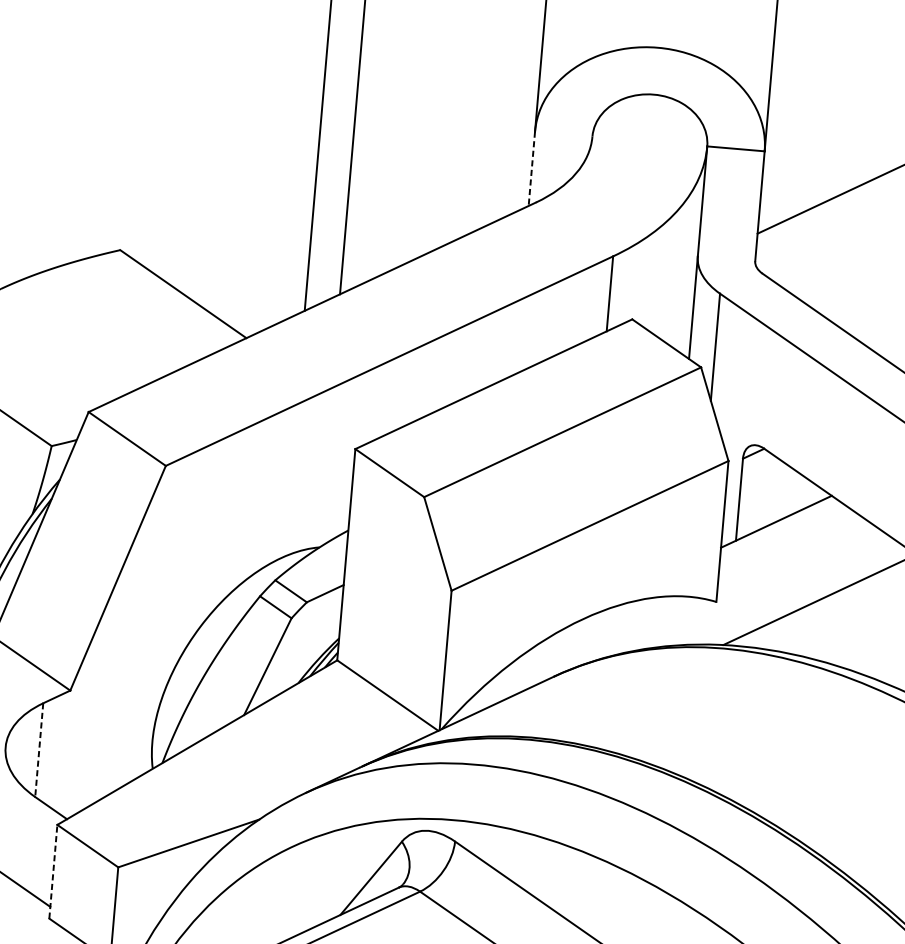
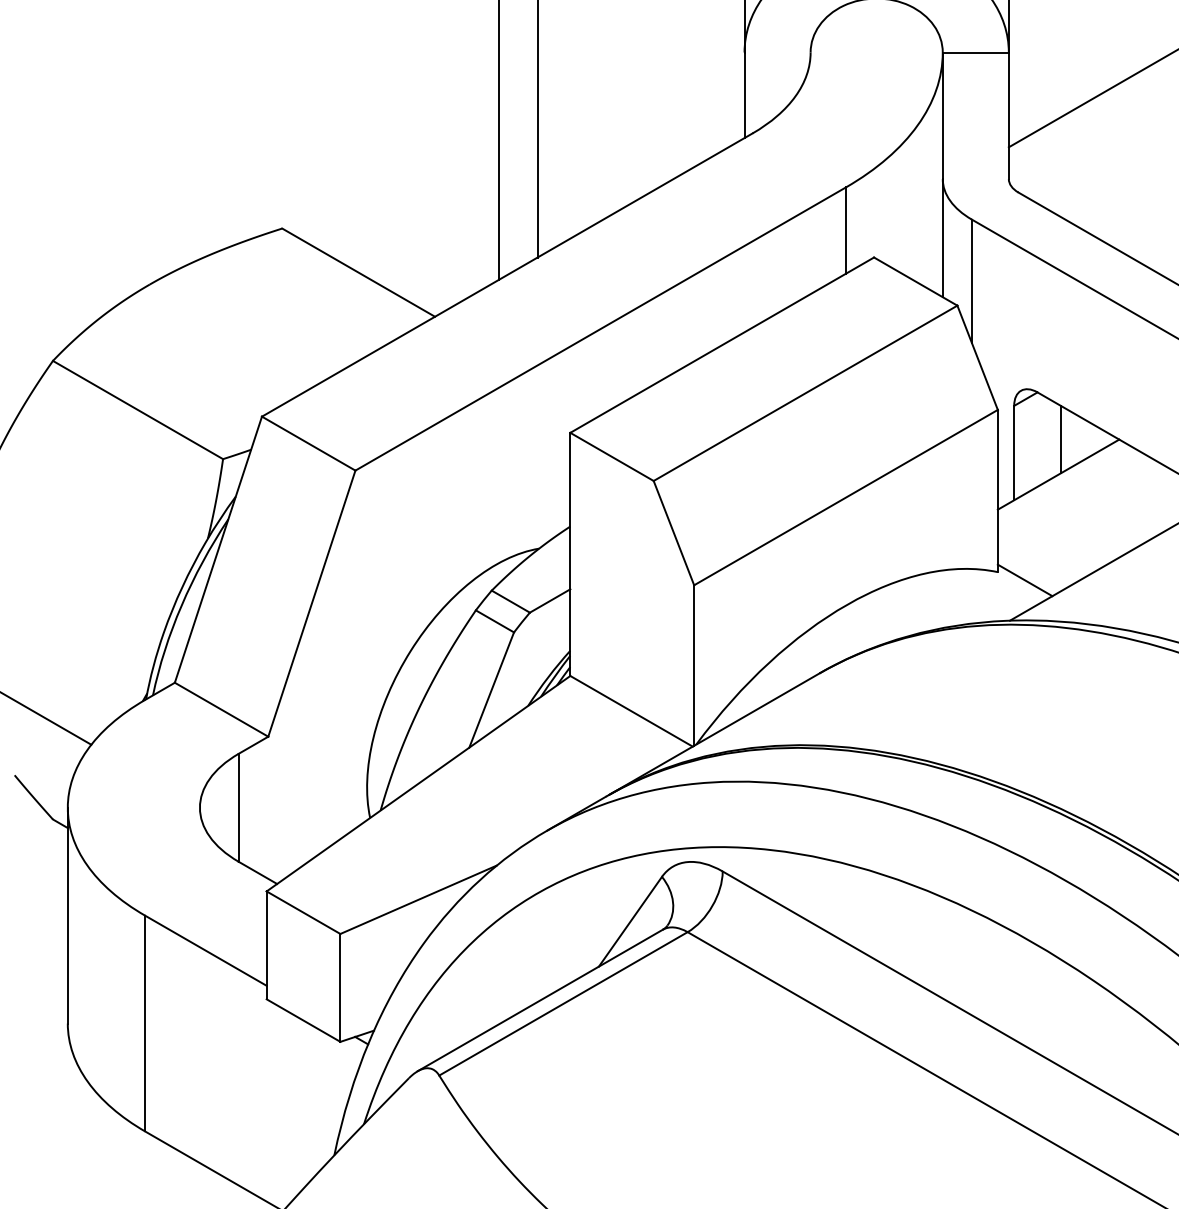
line: (531, 168) -> (744, 95), dashed -> solid
line: (780, 491) -> (1060, 439), added
line: (738, 611) -> (1024, 580), added
line: (39, 749) -> (238, 807), dashed -> solid
line: (53, 871) -> (266, 945), dashed -> solid

